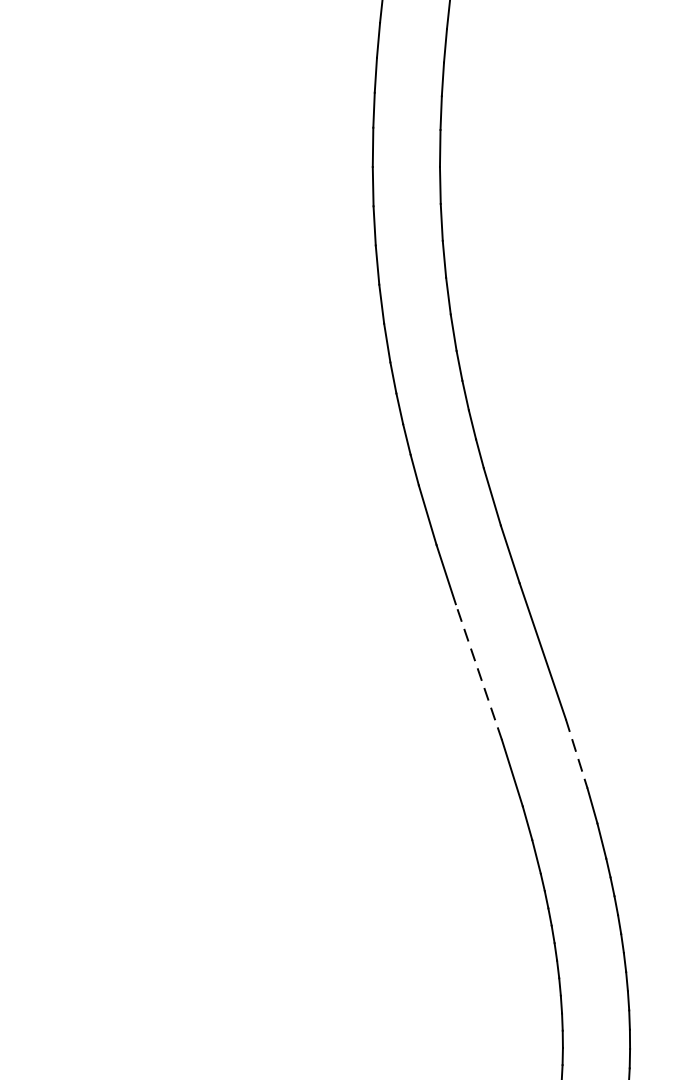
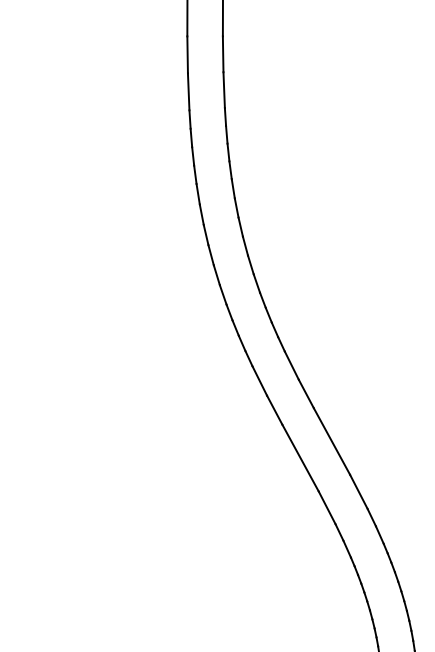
line: (478, 672) -> (300, 458), dashed -> solid
line: (577, 755) -> (359, 492), dashed -> solid

